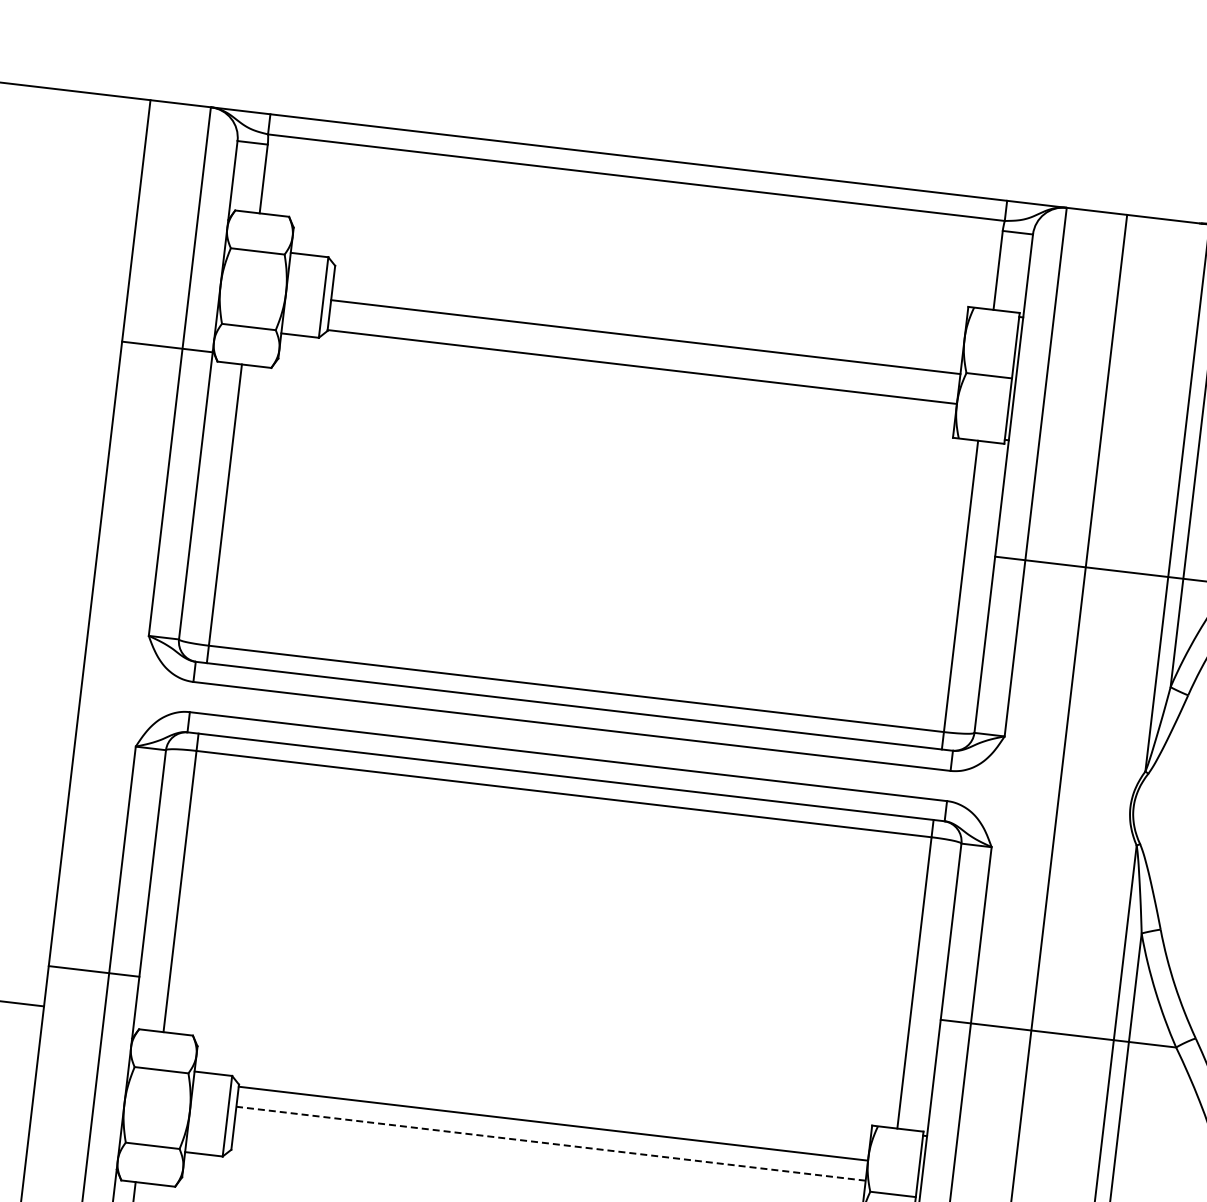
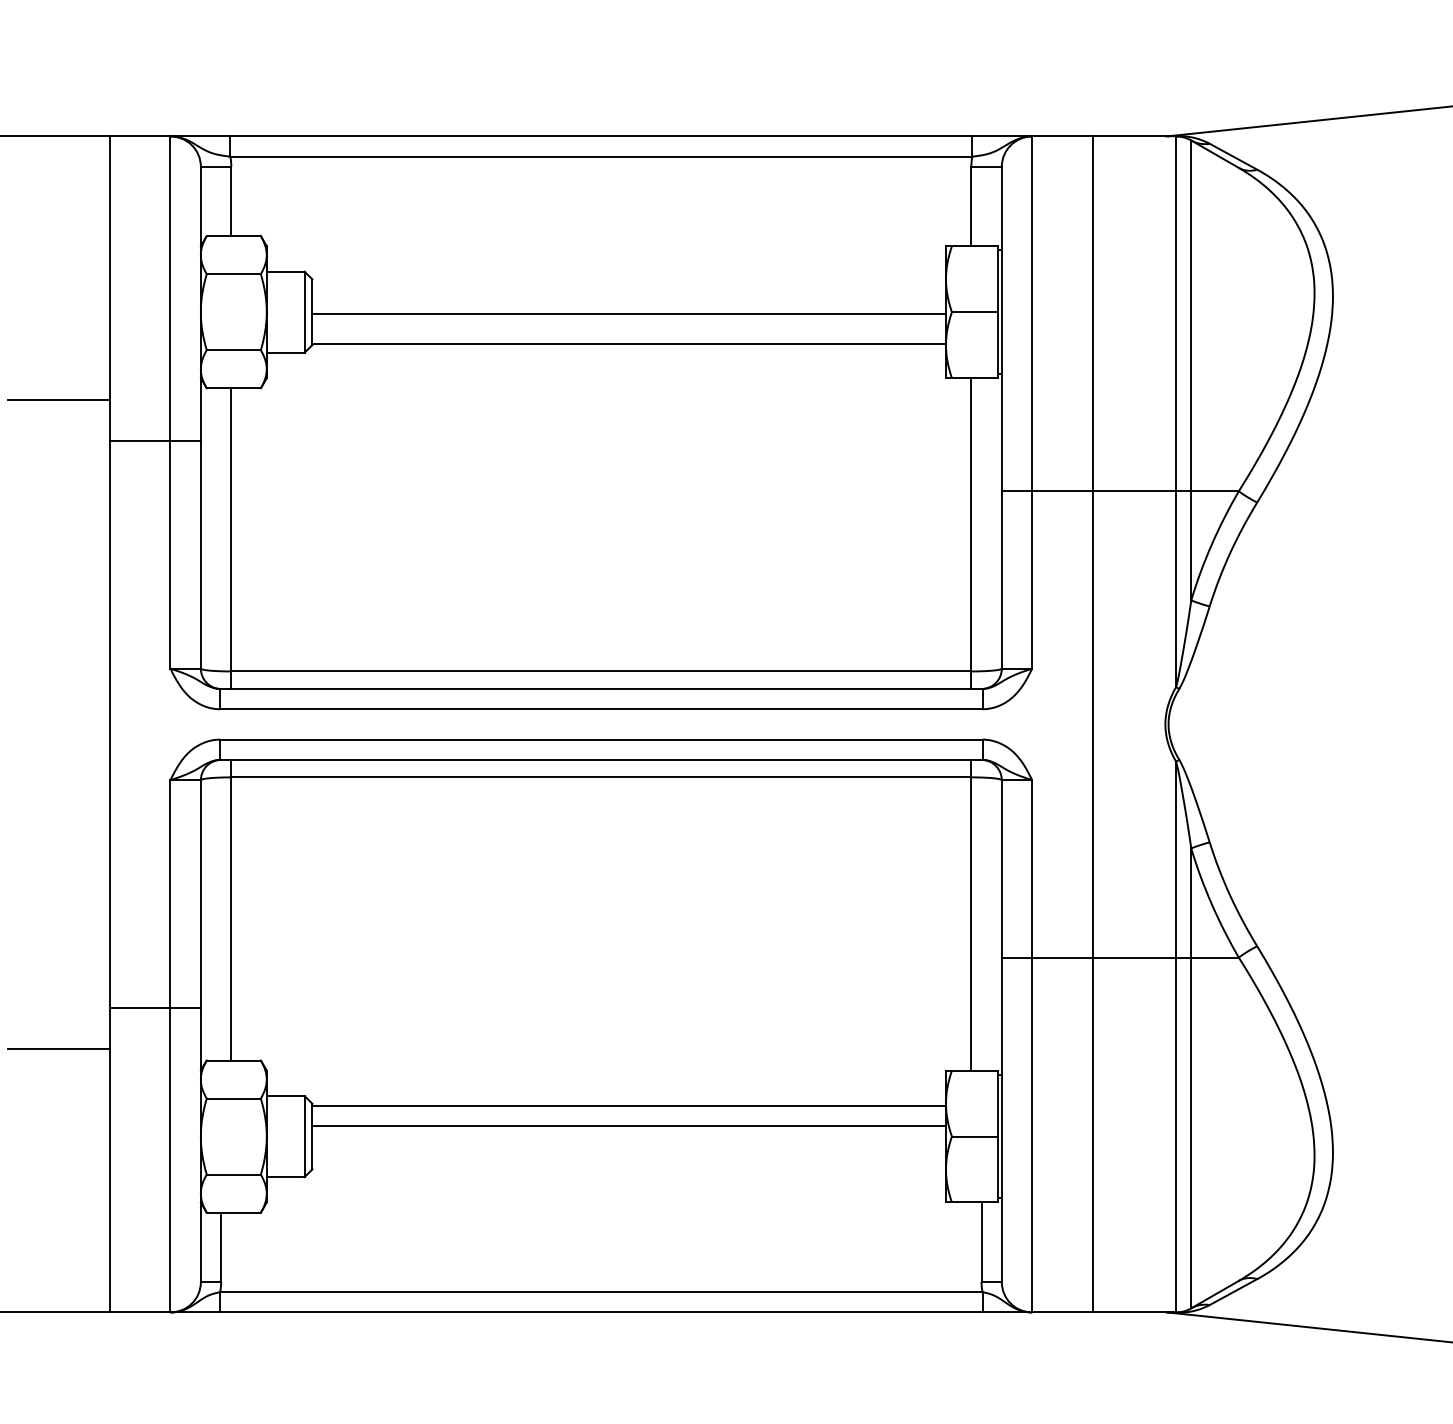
line: (166, 346) -> (154, 440), moved
line: (68, 356) -> (58, 400), added
line: (551, 1144) -> (629, 1126), dashed -> solid

